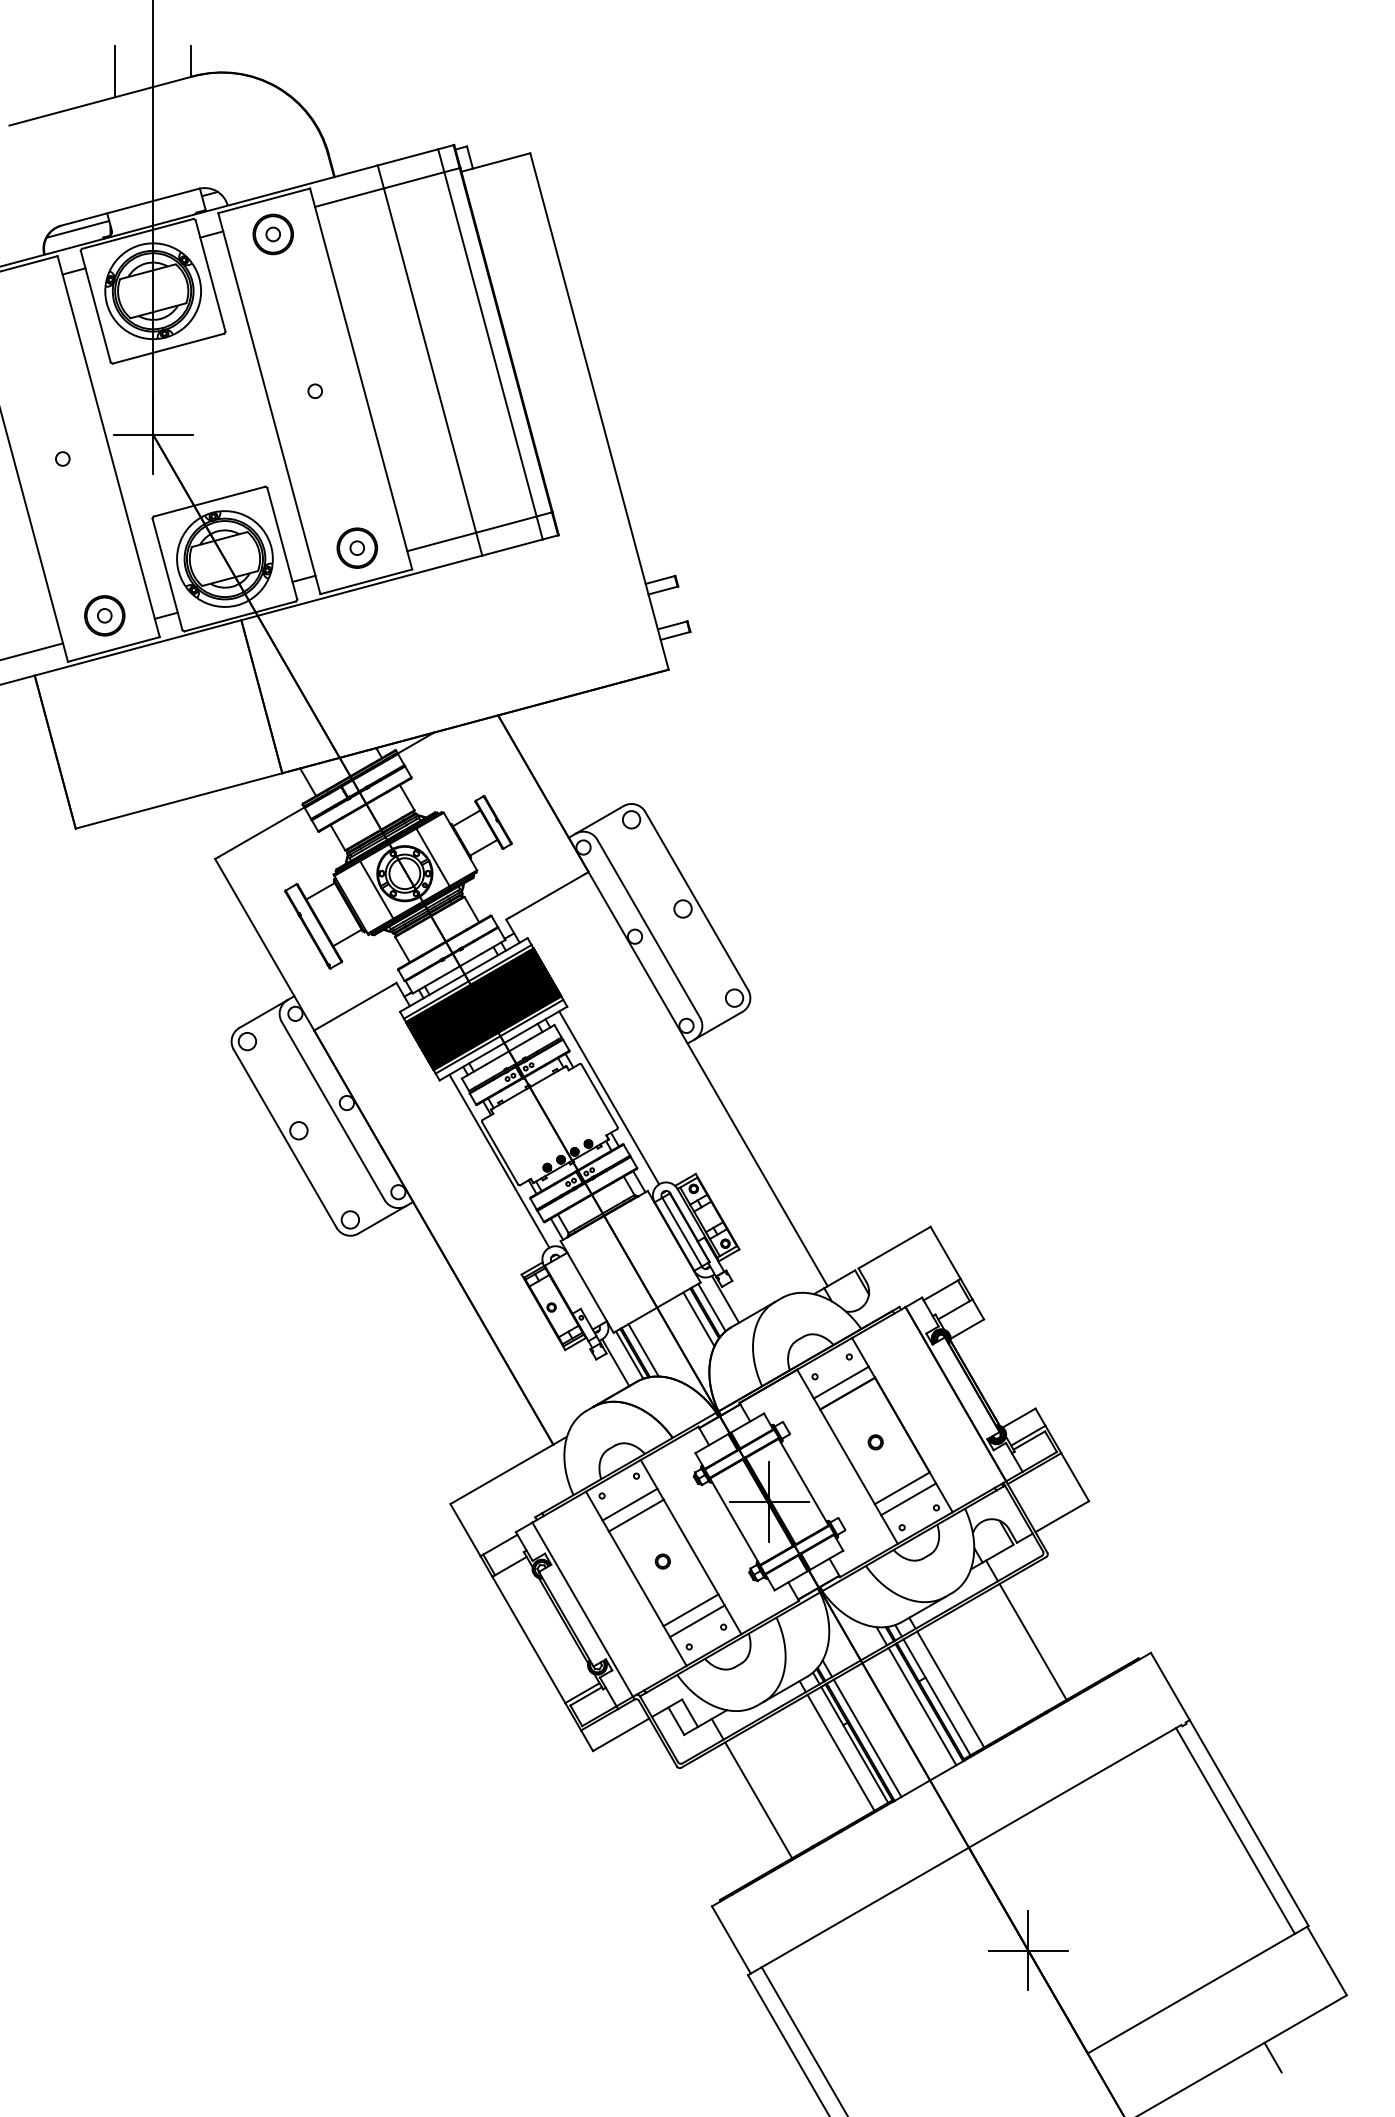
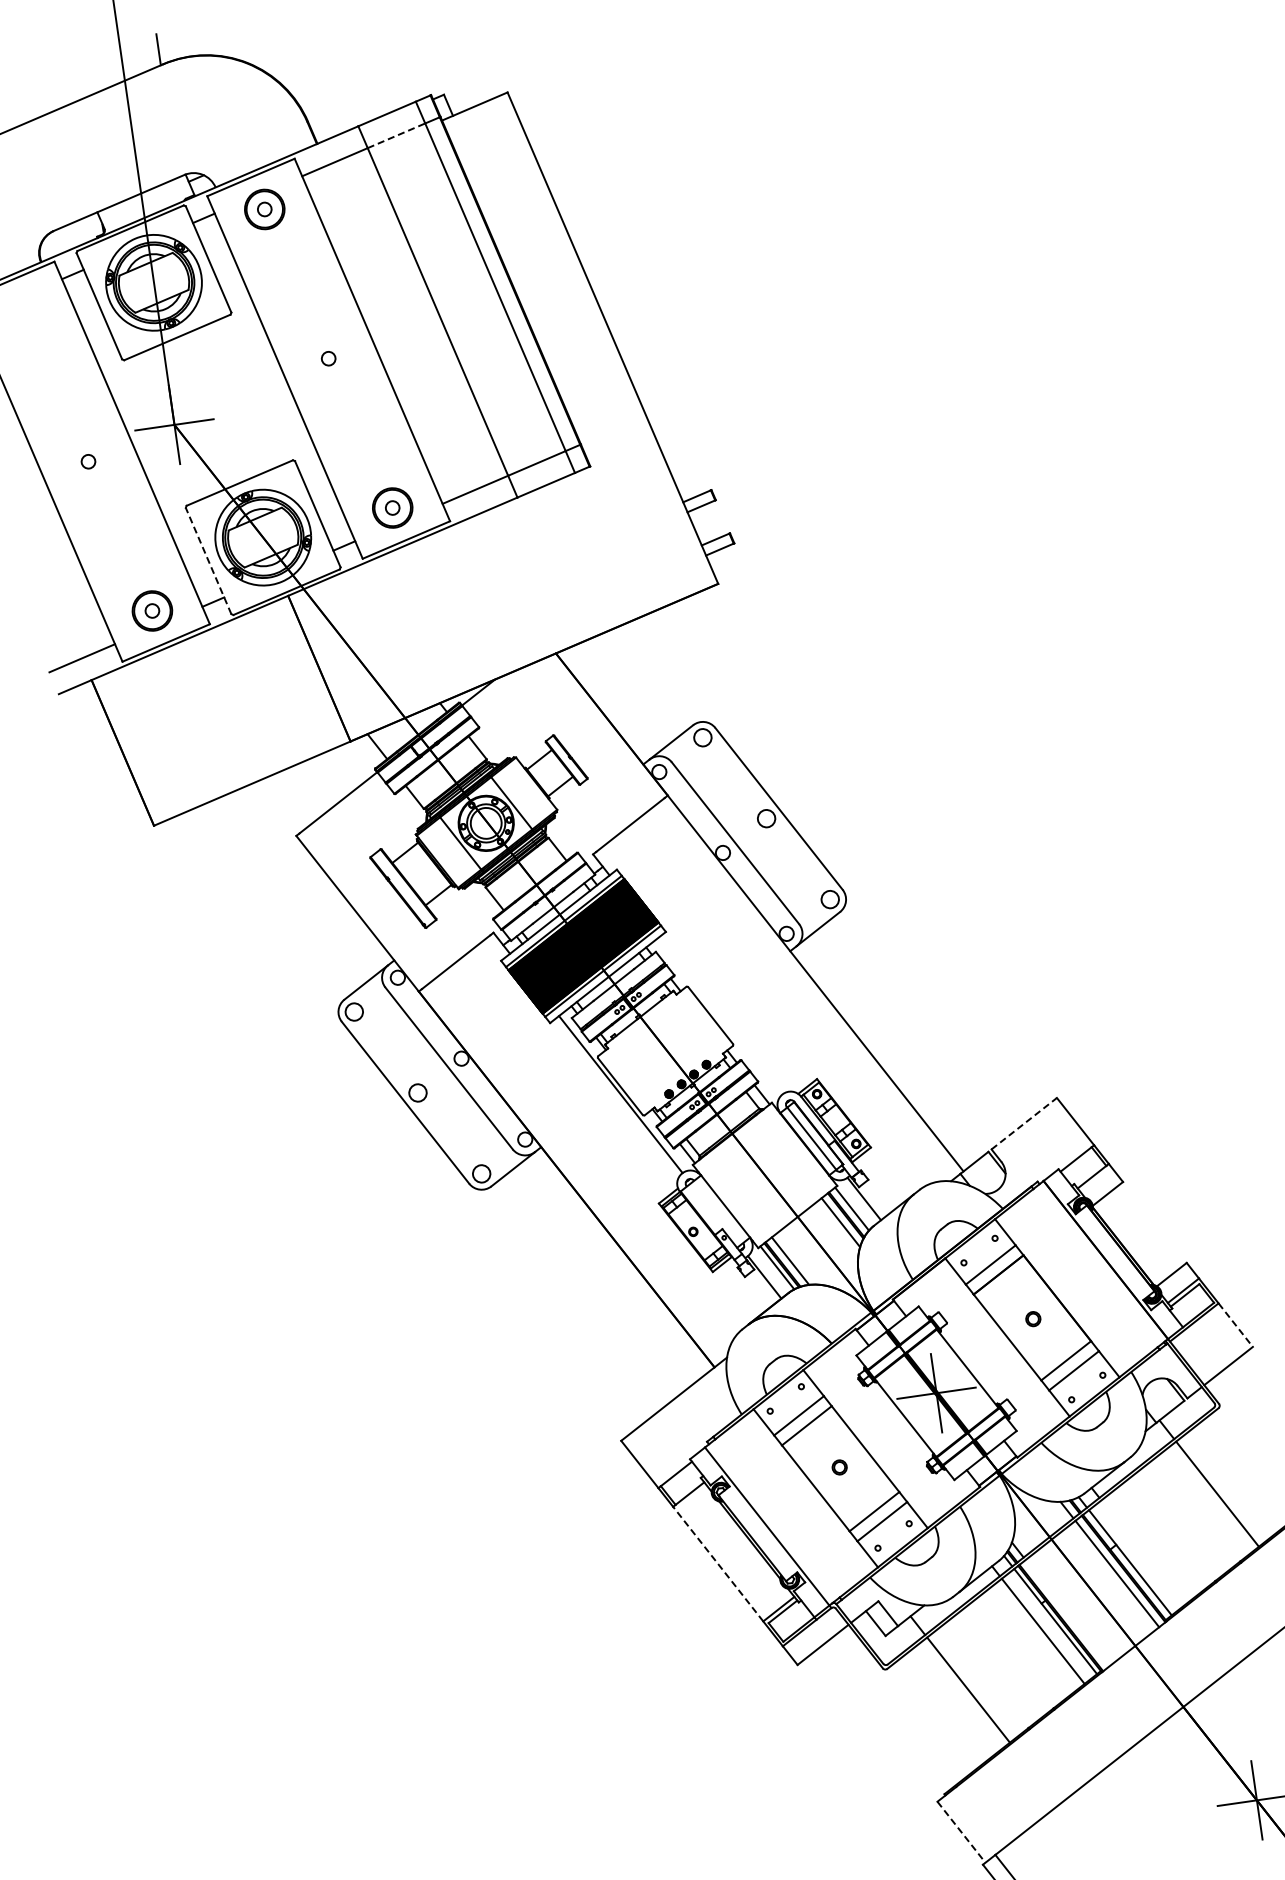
line: (114, 71) -> (84, 70), removed
line: (414, 180) -> (396, 135), solid -> dashed
line: (77, 229) -> (70, 232), removed
line: (167, 574) -> (208, 561), solid -> dashed
line: (609, 1097) -> (720, 1015), removed
line: (894, 1247) -> (1024, 1123), solid -> dashed
line: (1075, 1477) -> (1236, 1325), solid -> dashed
line: (528, 1639) -> (717, 1563), solid -> dashed
line: (950, 1689) -> (1142, 1553), removed
line: (867, 1737) -> (1067, 1612), removed
line: (731, 1940) -> (961, 1832), solid -> dashed

